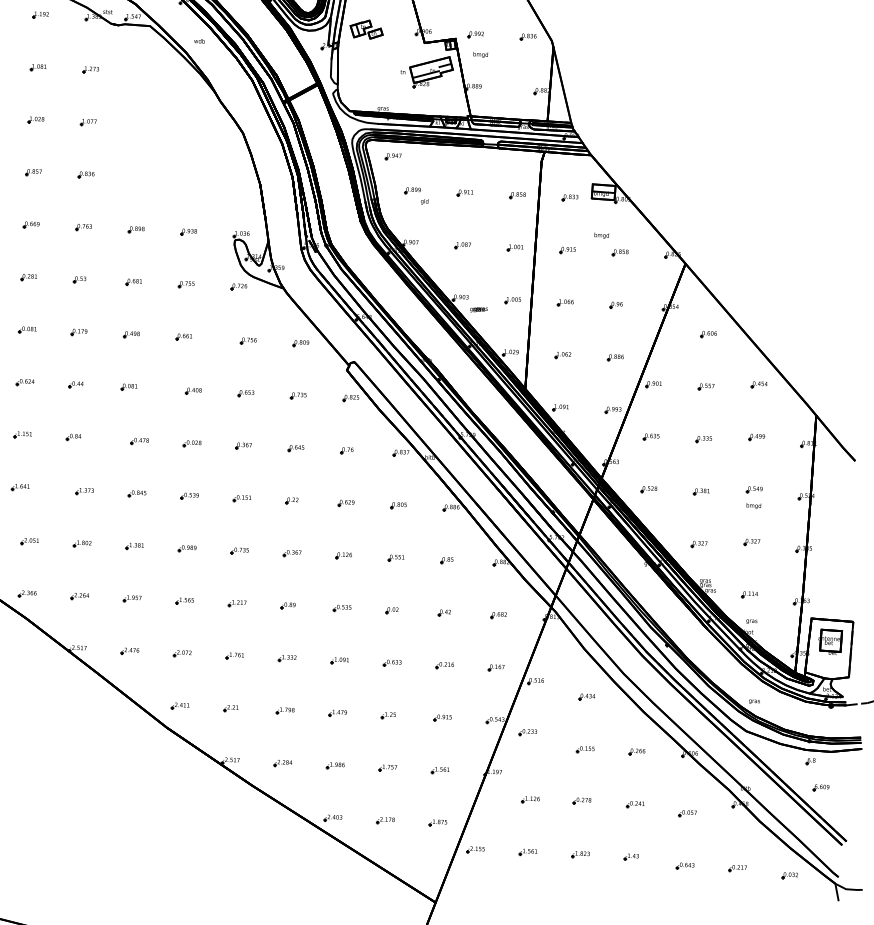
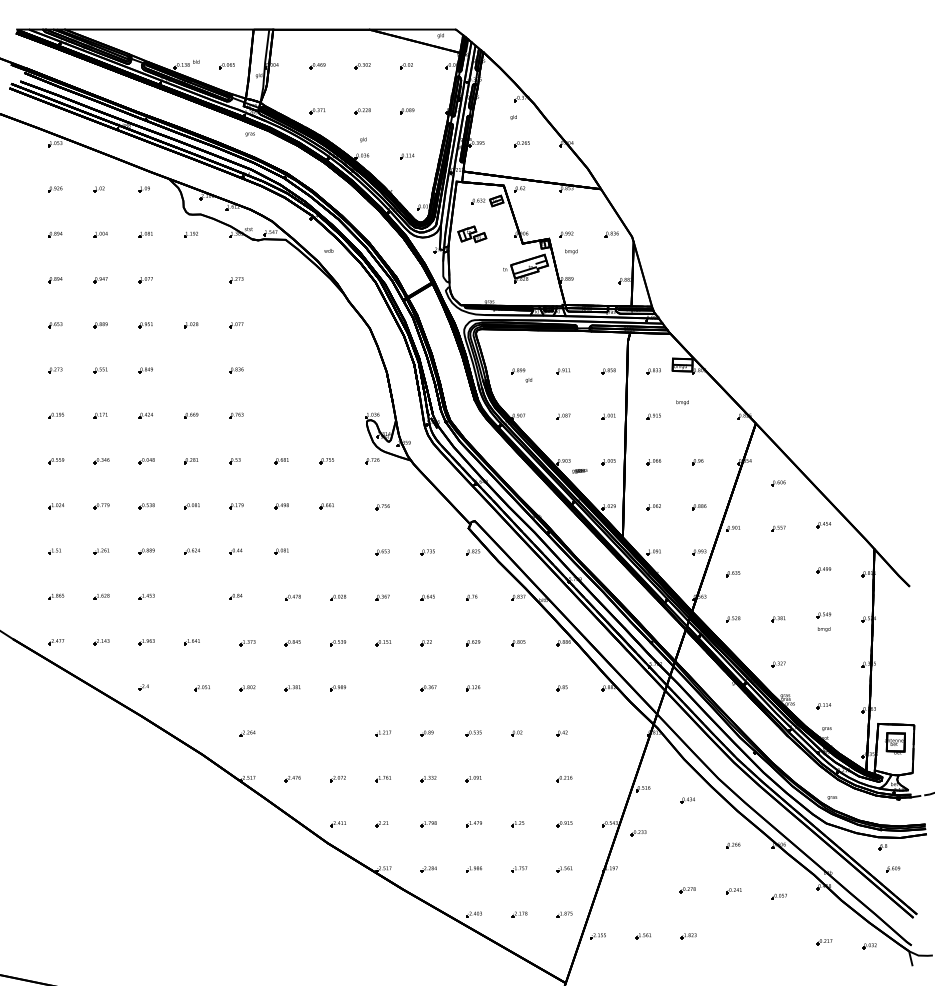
part: (37, 68) -> (190, 280), removed
part: (393, 156) -> (500, 342), removed
part: (32, 172) -> (190, 370), removed
part: (135, 229) -> (281, 415), removed
part: (188, 231) -> (326, 415), removed
part: (620, 252) -> (699, 416), removed
part: (300, 343) -> (427, 507), removed
part: (193, 391) -> (337, 552), removed
part: (22, 434) -> (191, 596), removed
part: (703, 440) -> (778, 574), removed
part: (751, 542) -> (823, 660), removed
part: (239, 551) -> (383, 688), removed
part: (395, 558) -> (517, 688), removed
part: (27, 594) -> (202, 733), removed
part: (131, 598) -> (292, 733), removed
part: (184, 601) -> (337, 733), removed
part: (498, 615) -> (608, 733), removed
part: (391, 664) -> (518, 779), removed
part: (495, 668) -> (608, 779), removed
part: (585, 749) -> (688, 845), removed
part: (530, 800) -> (643, 891), removed
part: (631, 857) -> (732, 936), removed
part: (684, 866) -> (778, 942), removed

